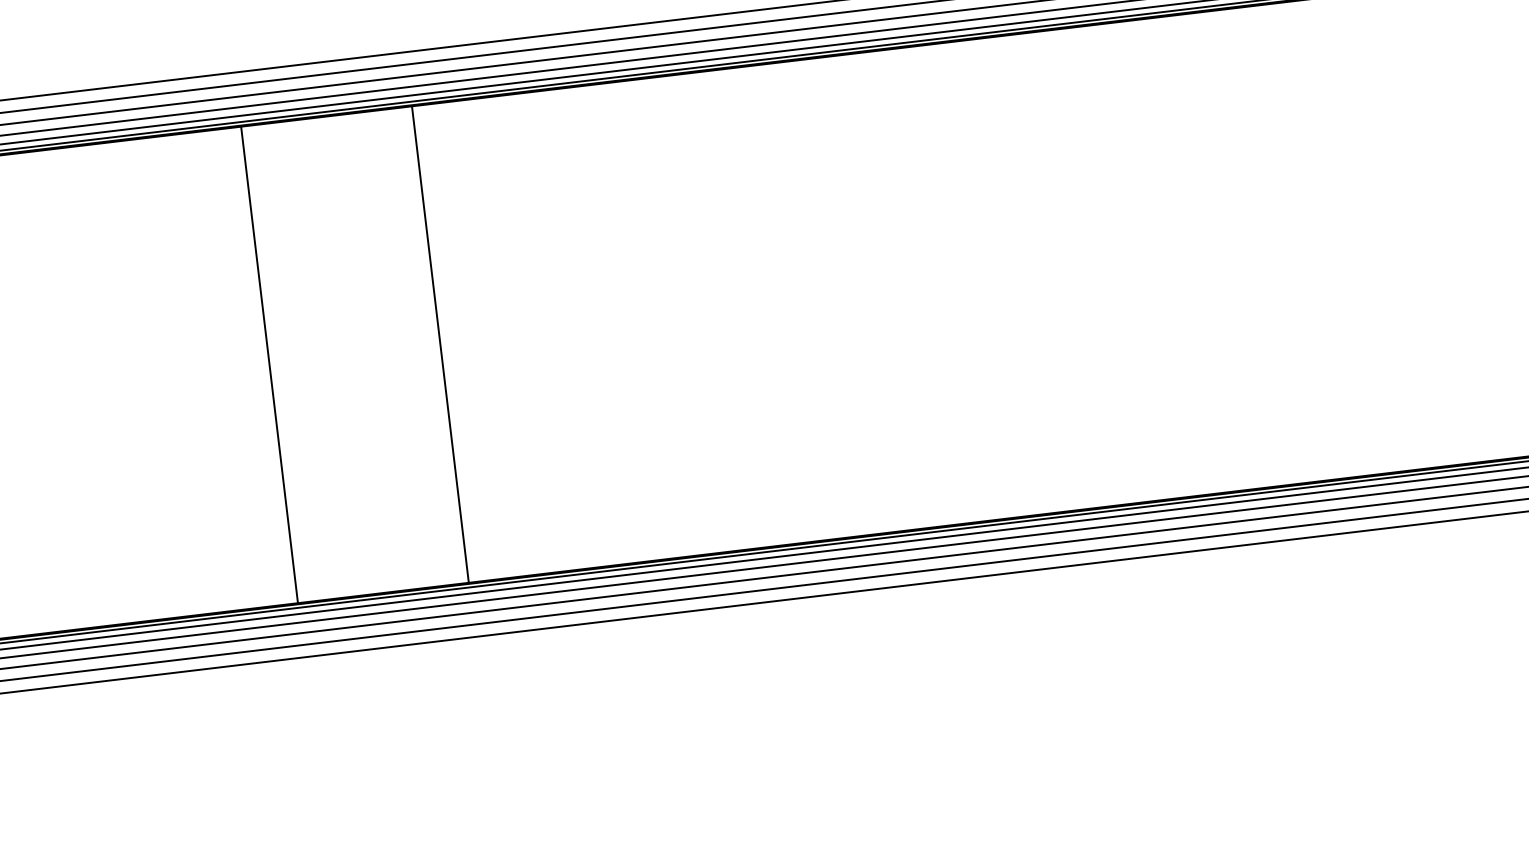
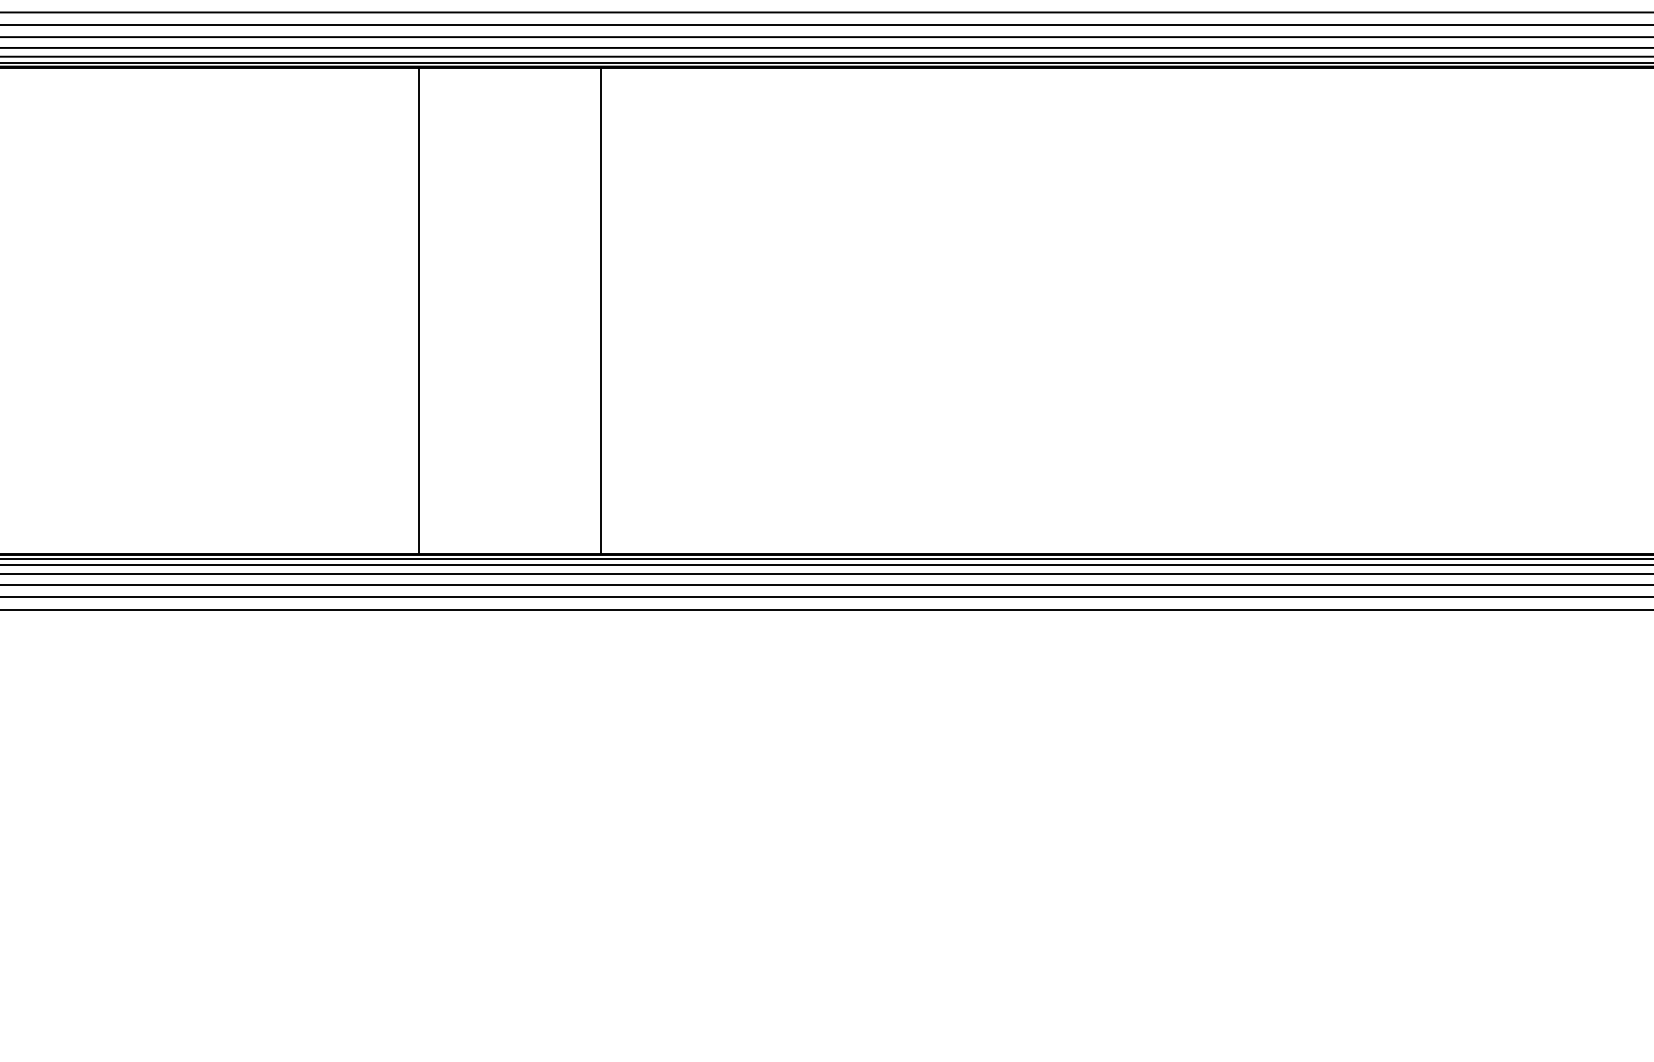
line: (439, 344) -> (600, 310), moved
line: (269, 364) -> (418, 310), moved

